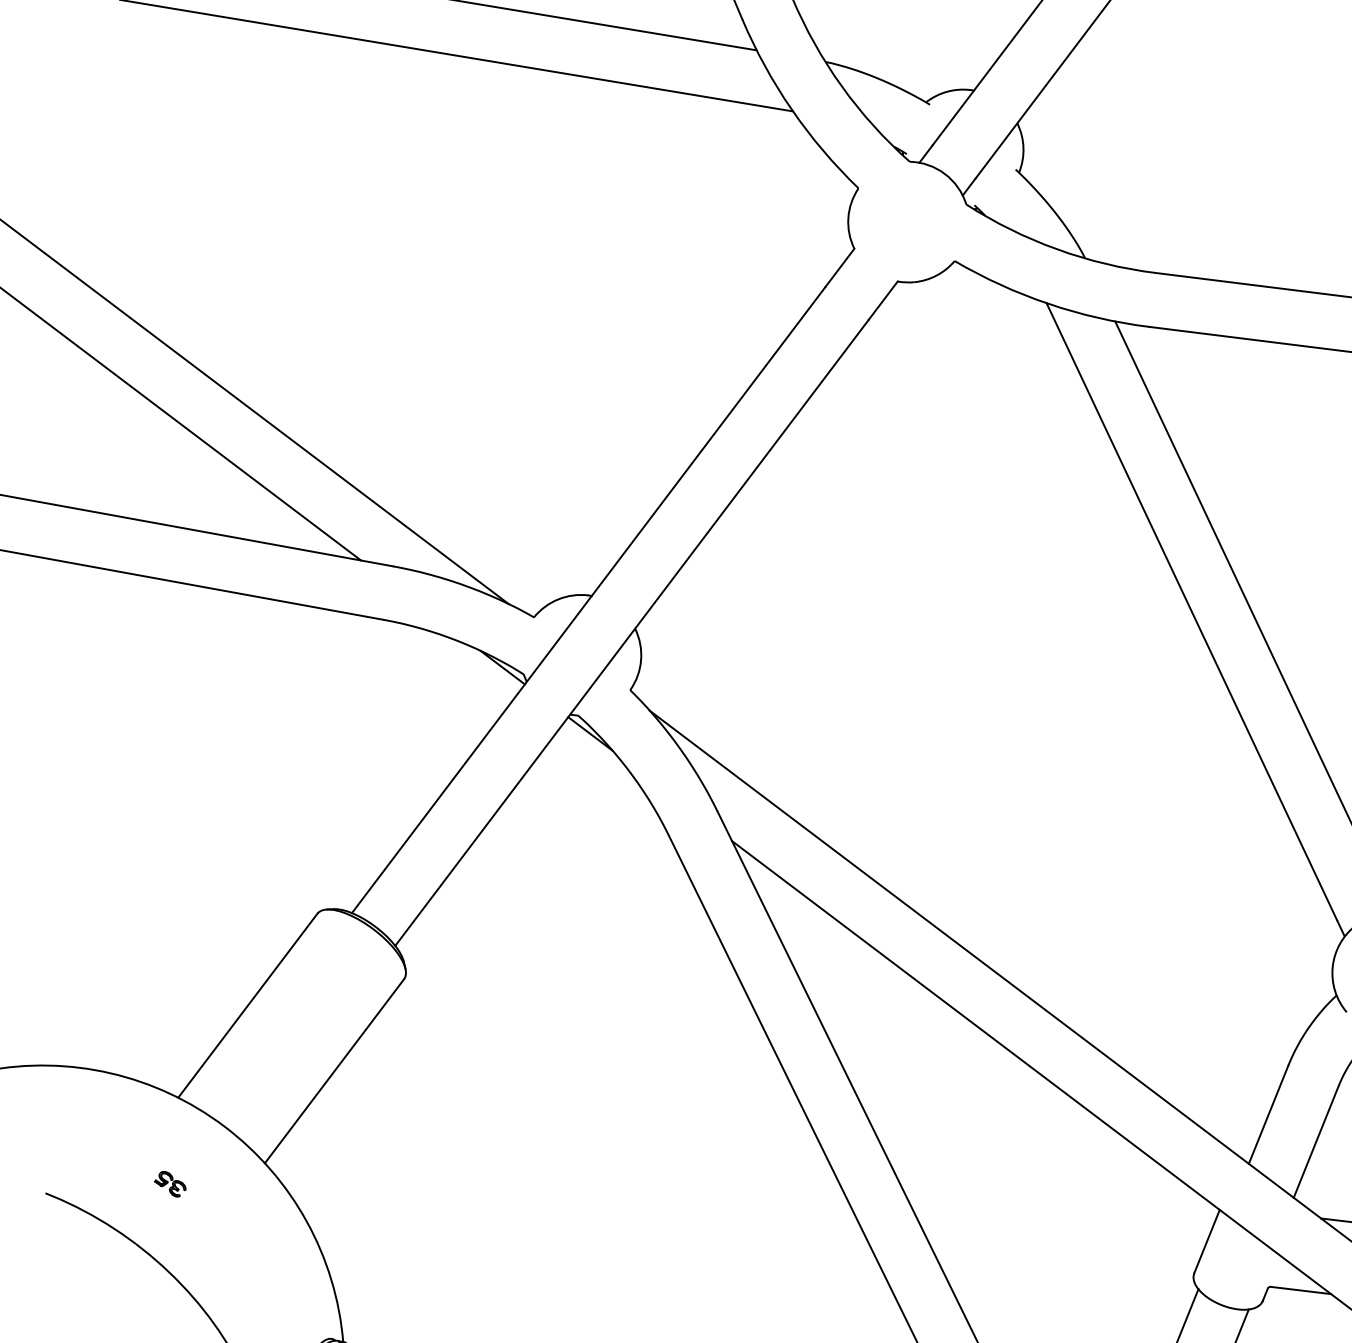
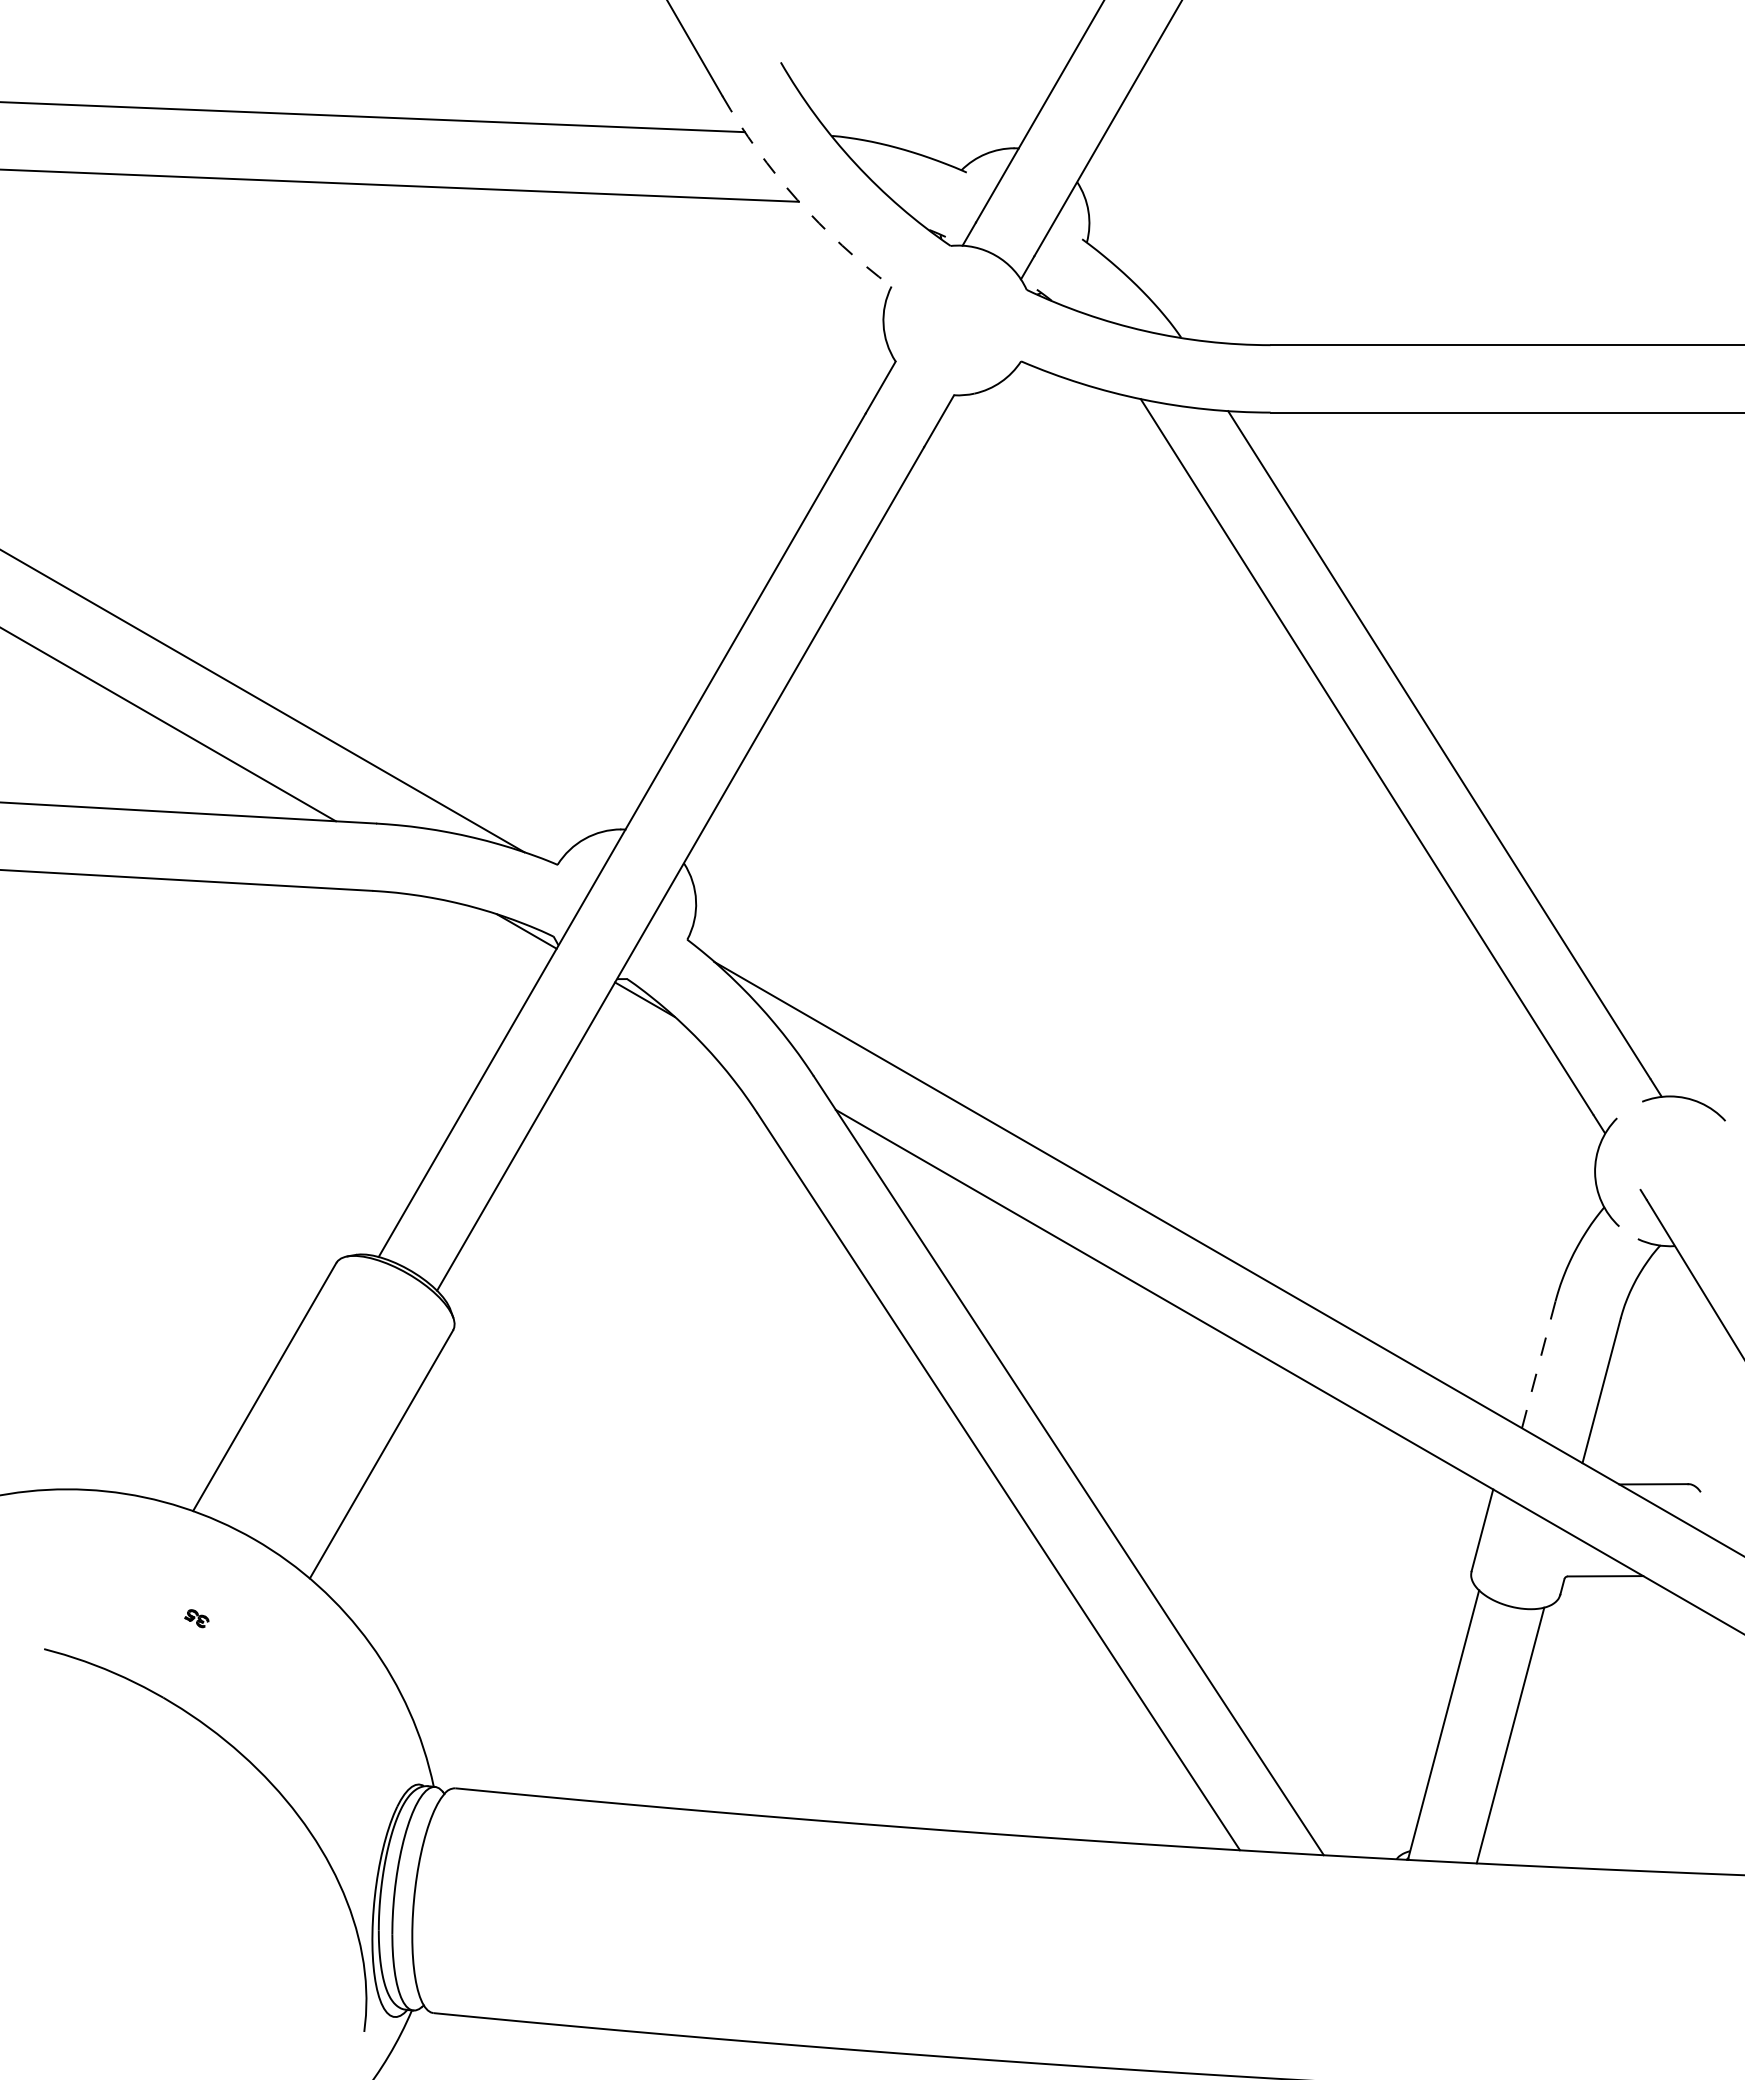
arc: (792, 109) -> (797, 199), solid -> dashed
line: (1268, 1114) -> (1538, 1364), solid -> dashed
part: (170, 1183) -> (196, 1618), size x0.6

